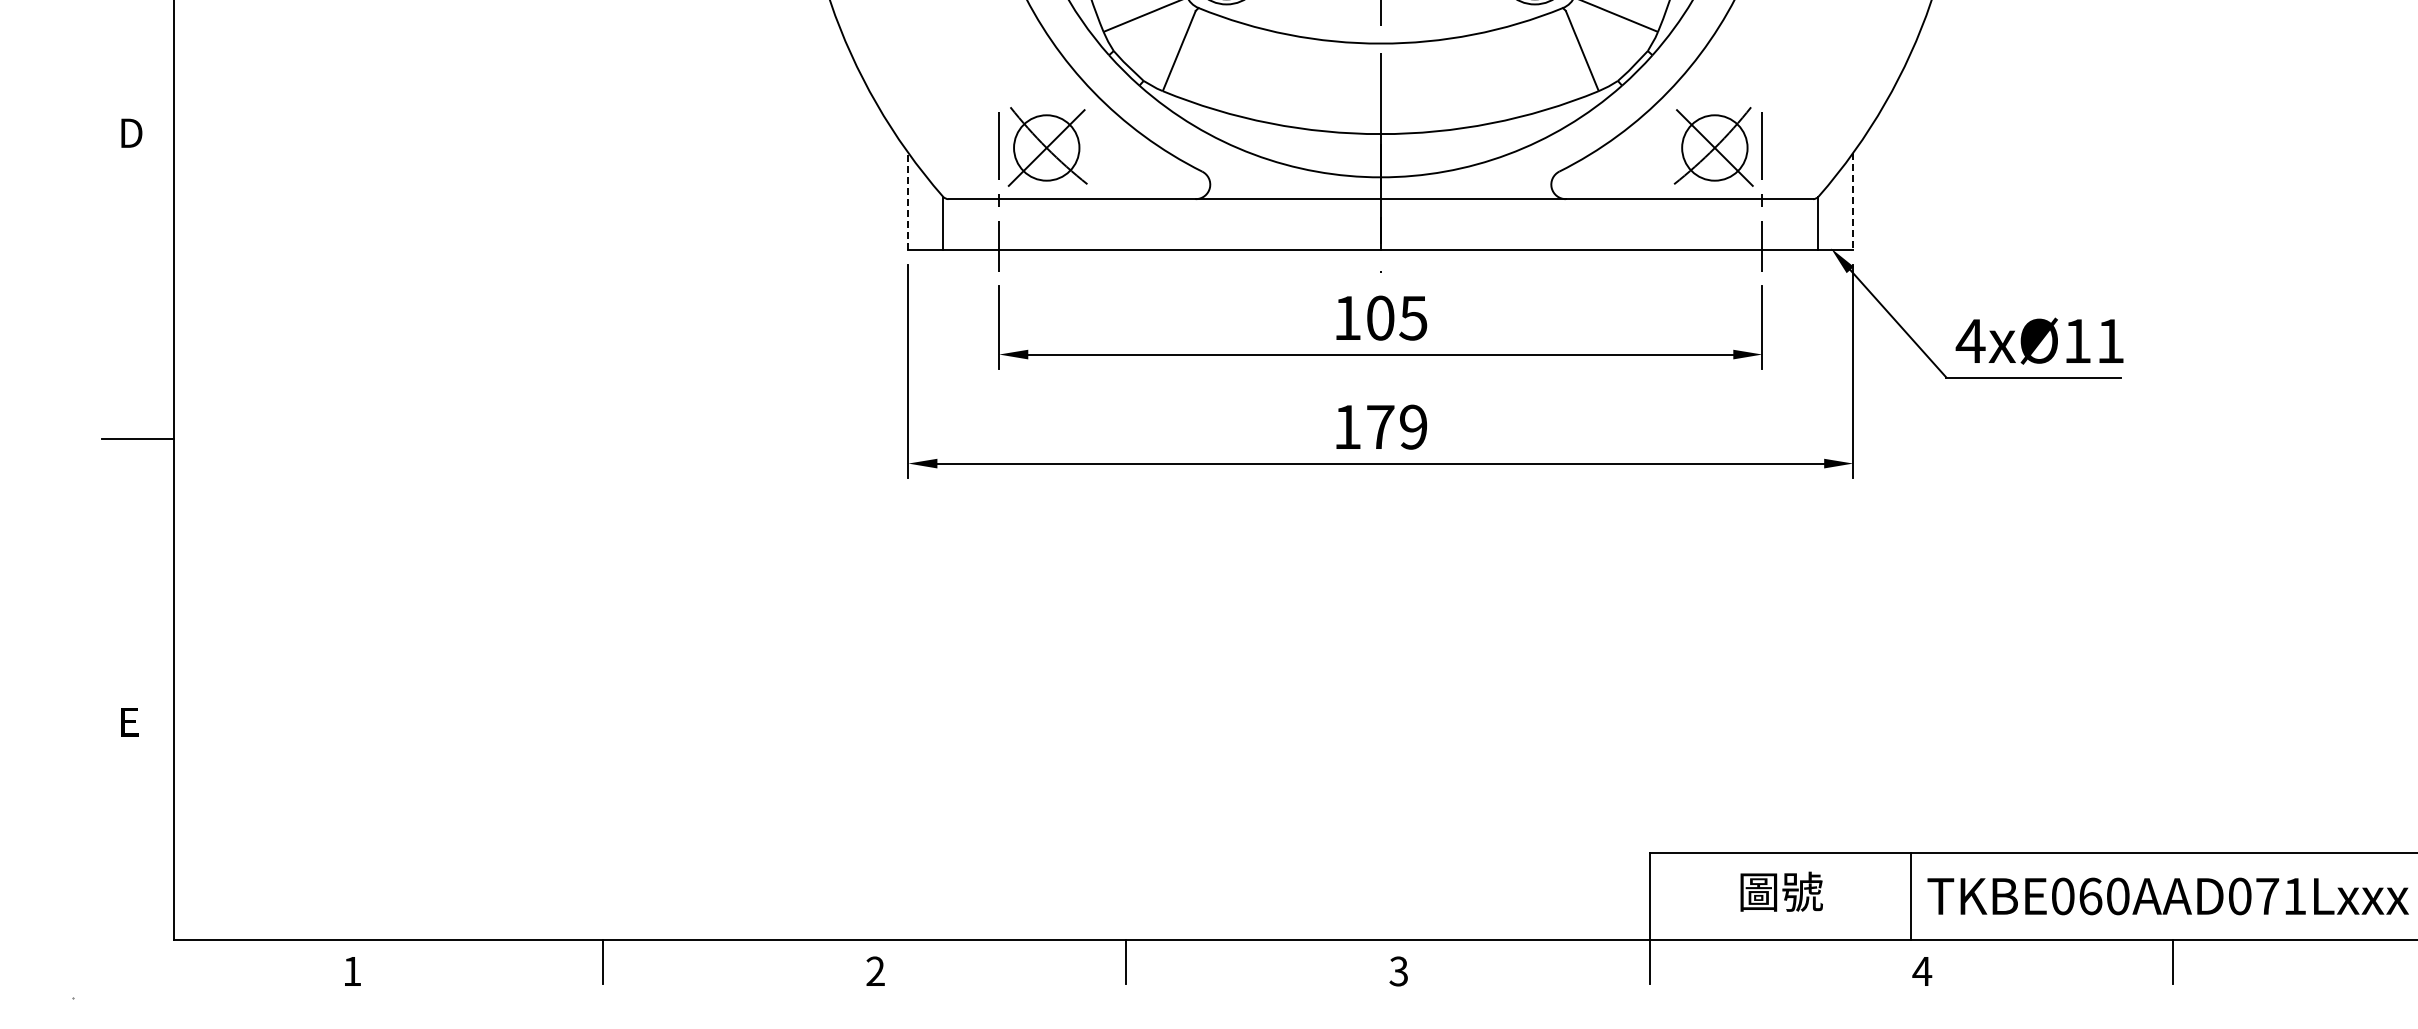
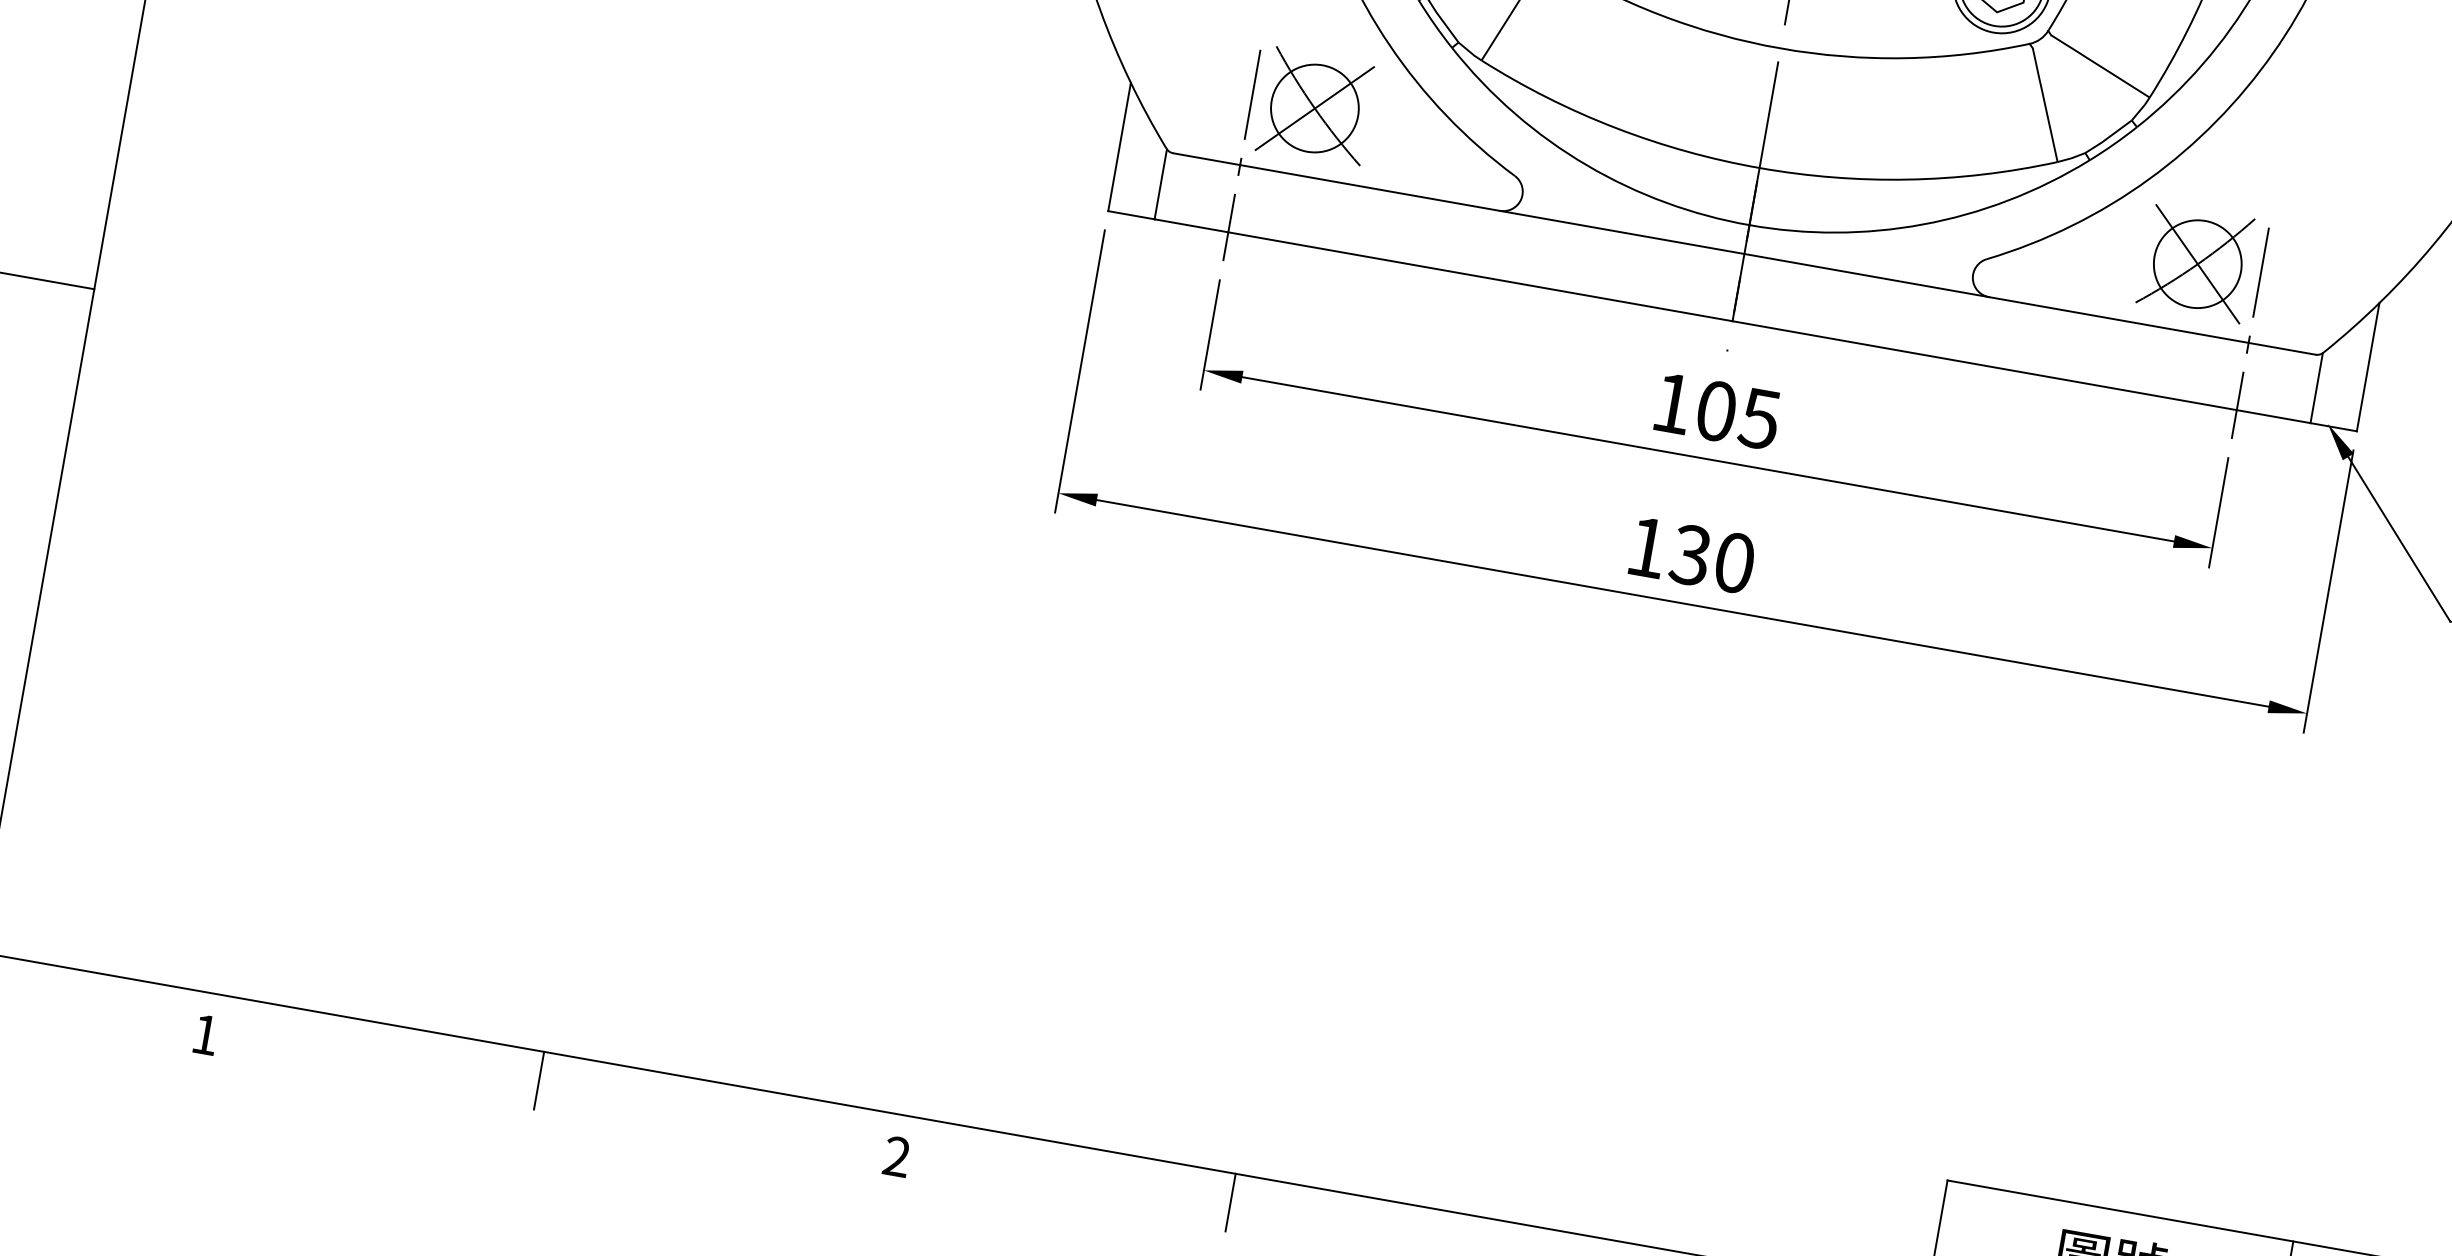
line: (908, 201) -> (1119, 147), dashed -> solid
line: (1853, 201) -> (2368, 367), dashed -> solid
text: (1396, 426) -> (1712, 558), 179 -> 130

